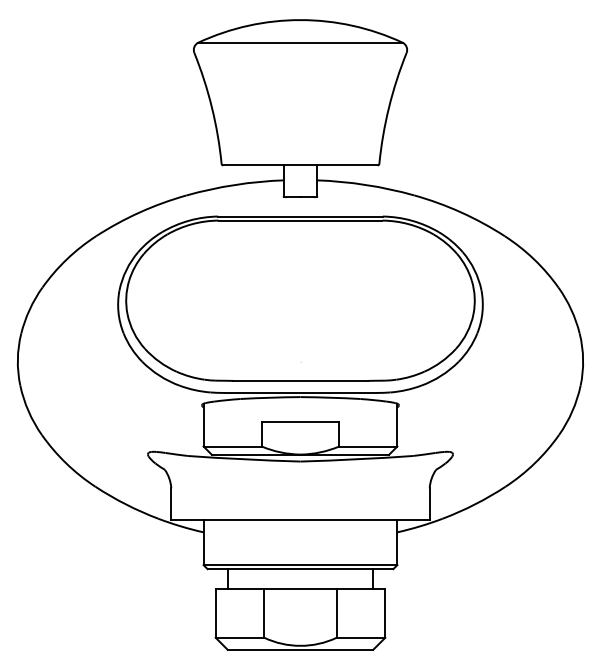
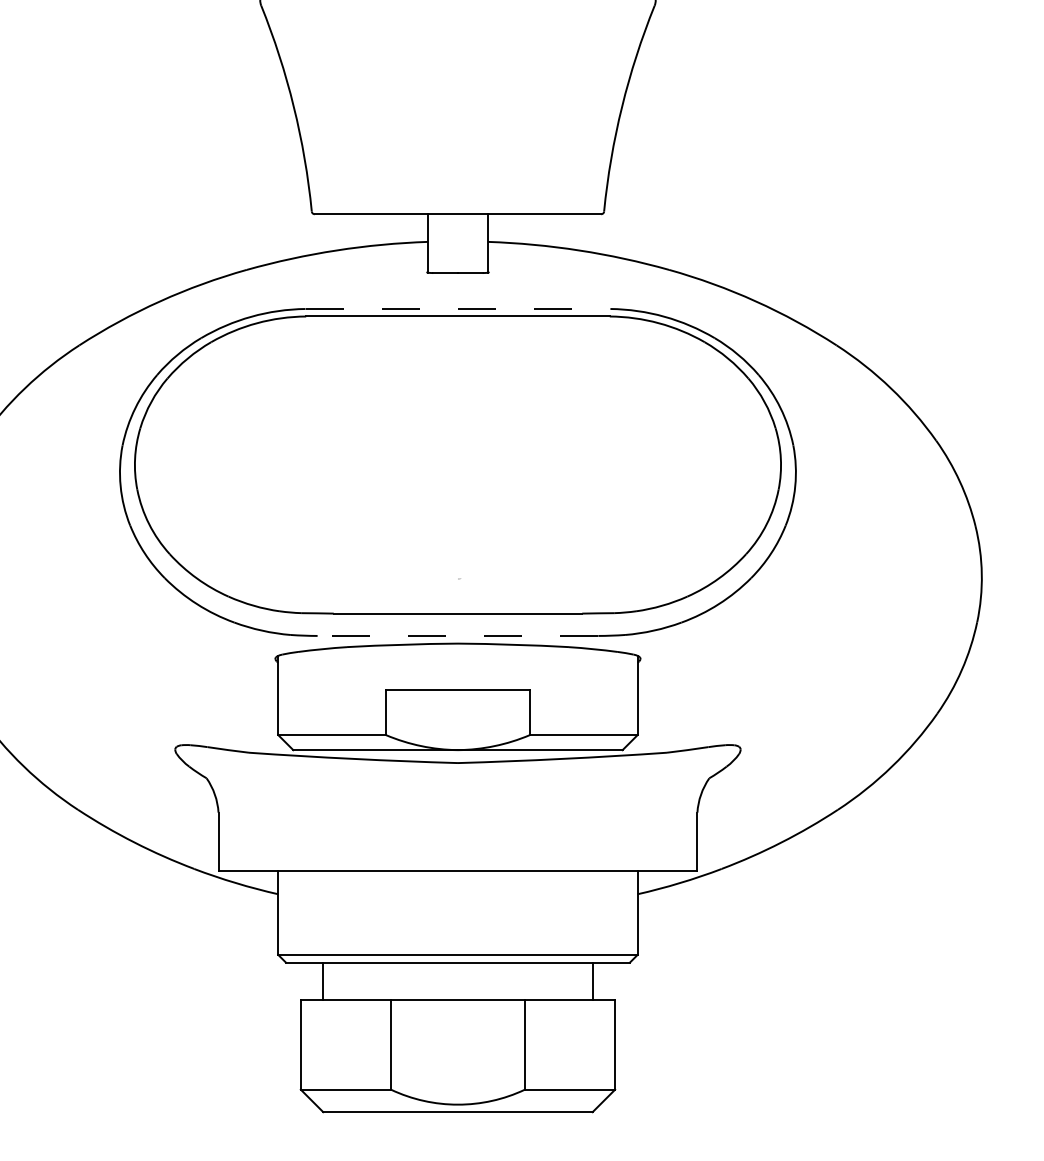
line: (300, 216) -> (457, 308), solid -> dashed
line: (300, 392) -> (457, 635), solid -> dashed

